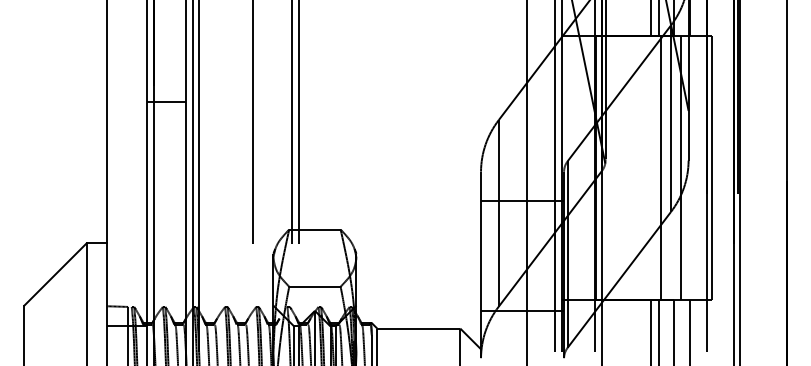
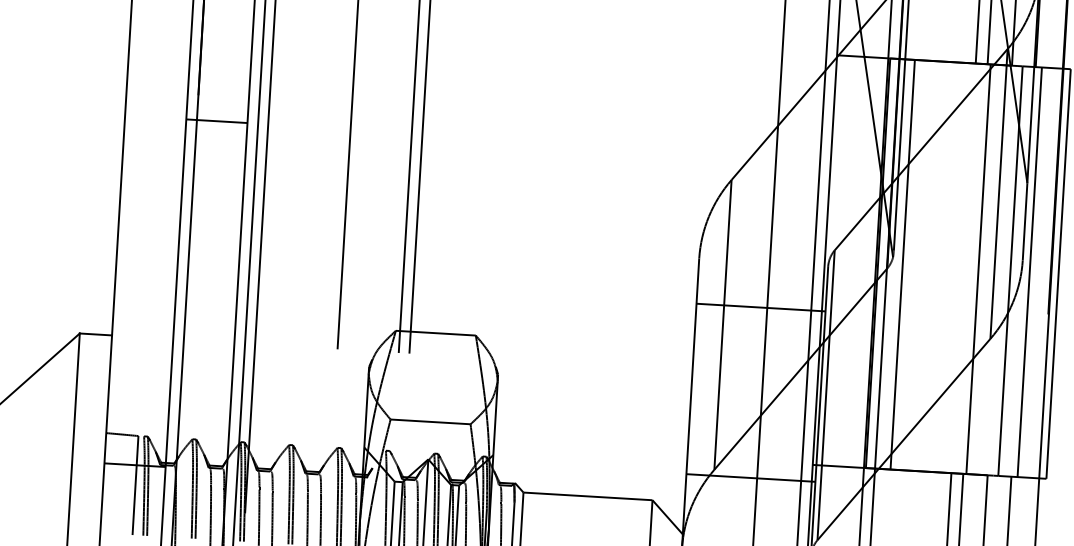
line: (611, 167) -> (902, 264), added
line: (693, 167) -> (1029, 271), added

